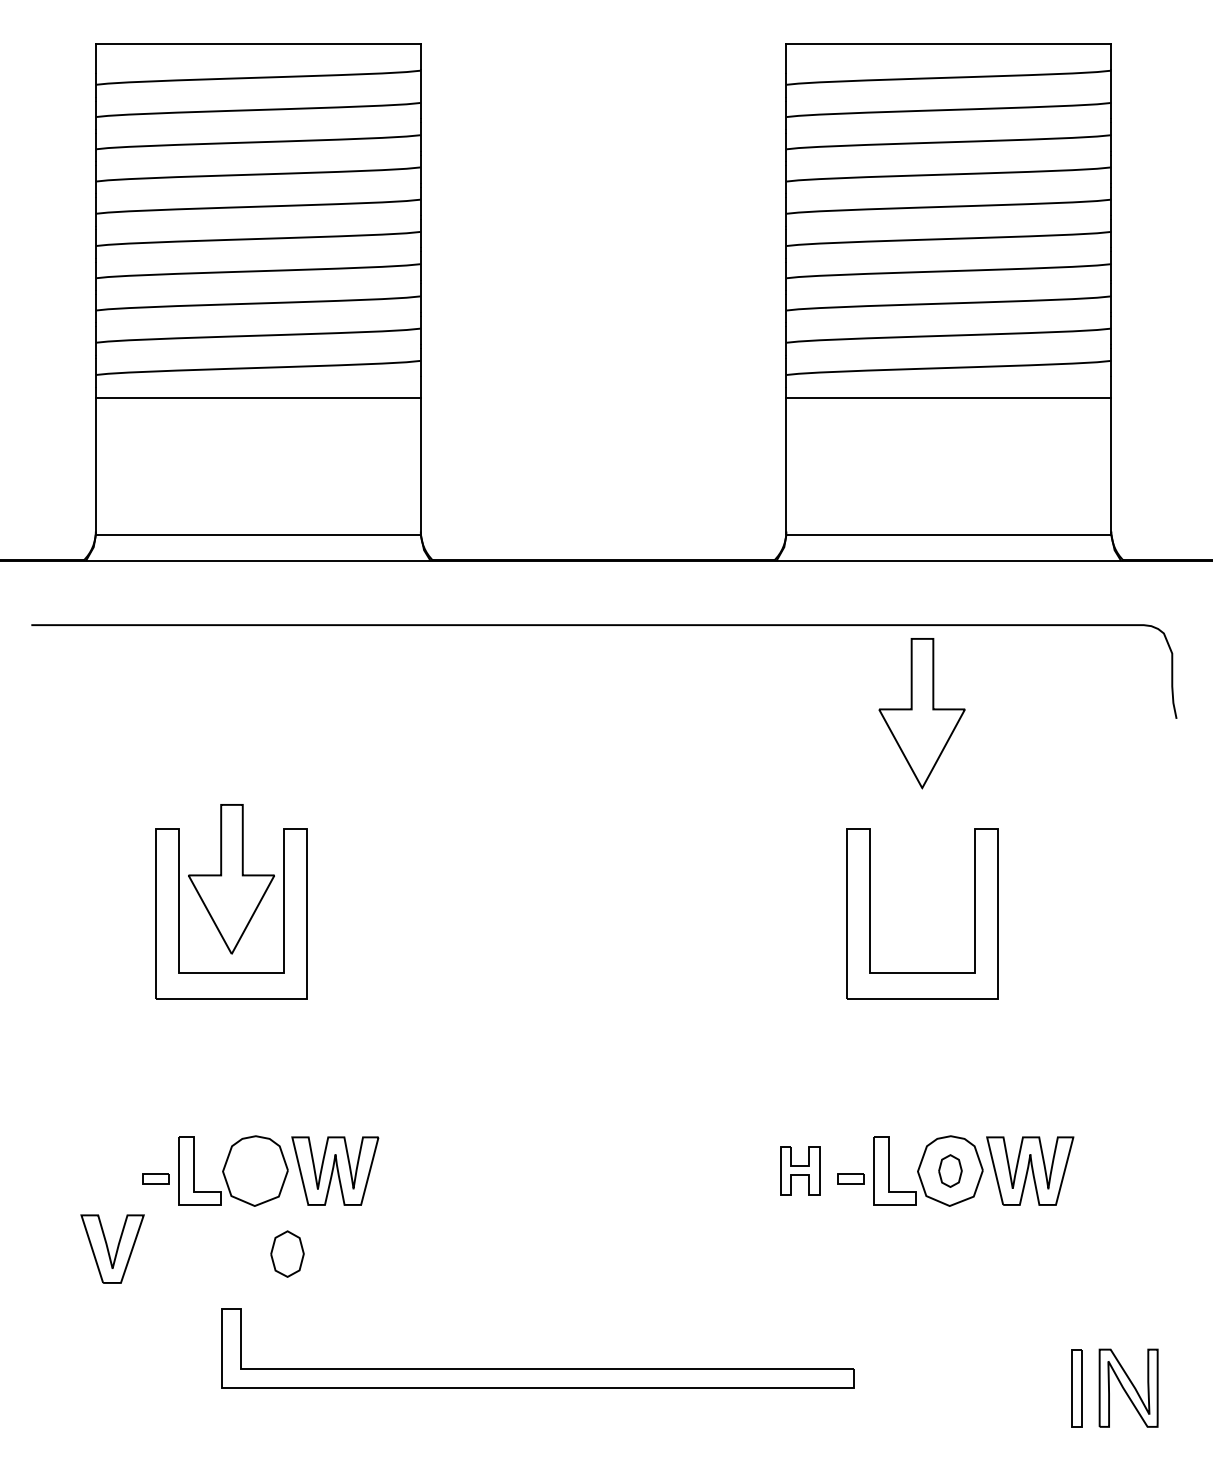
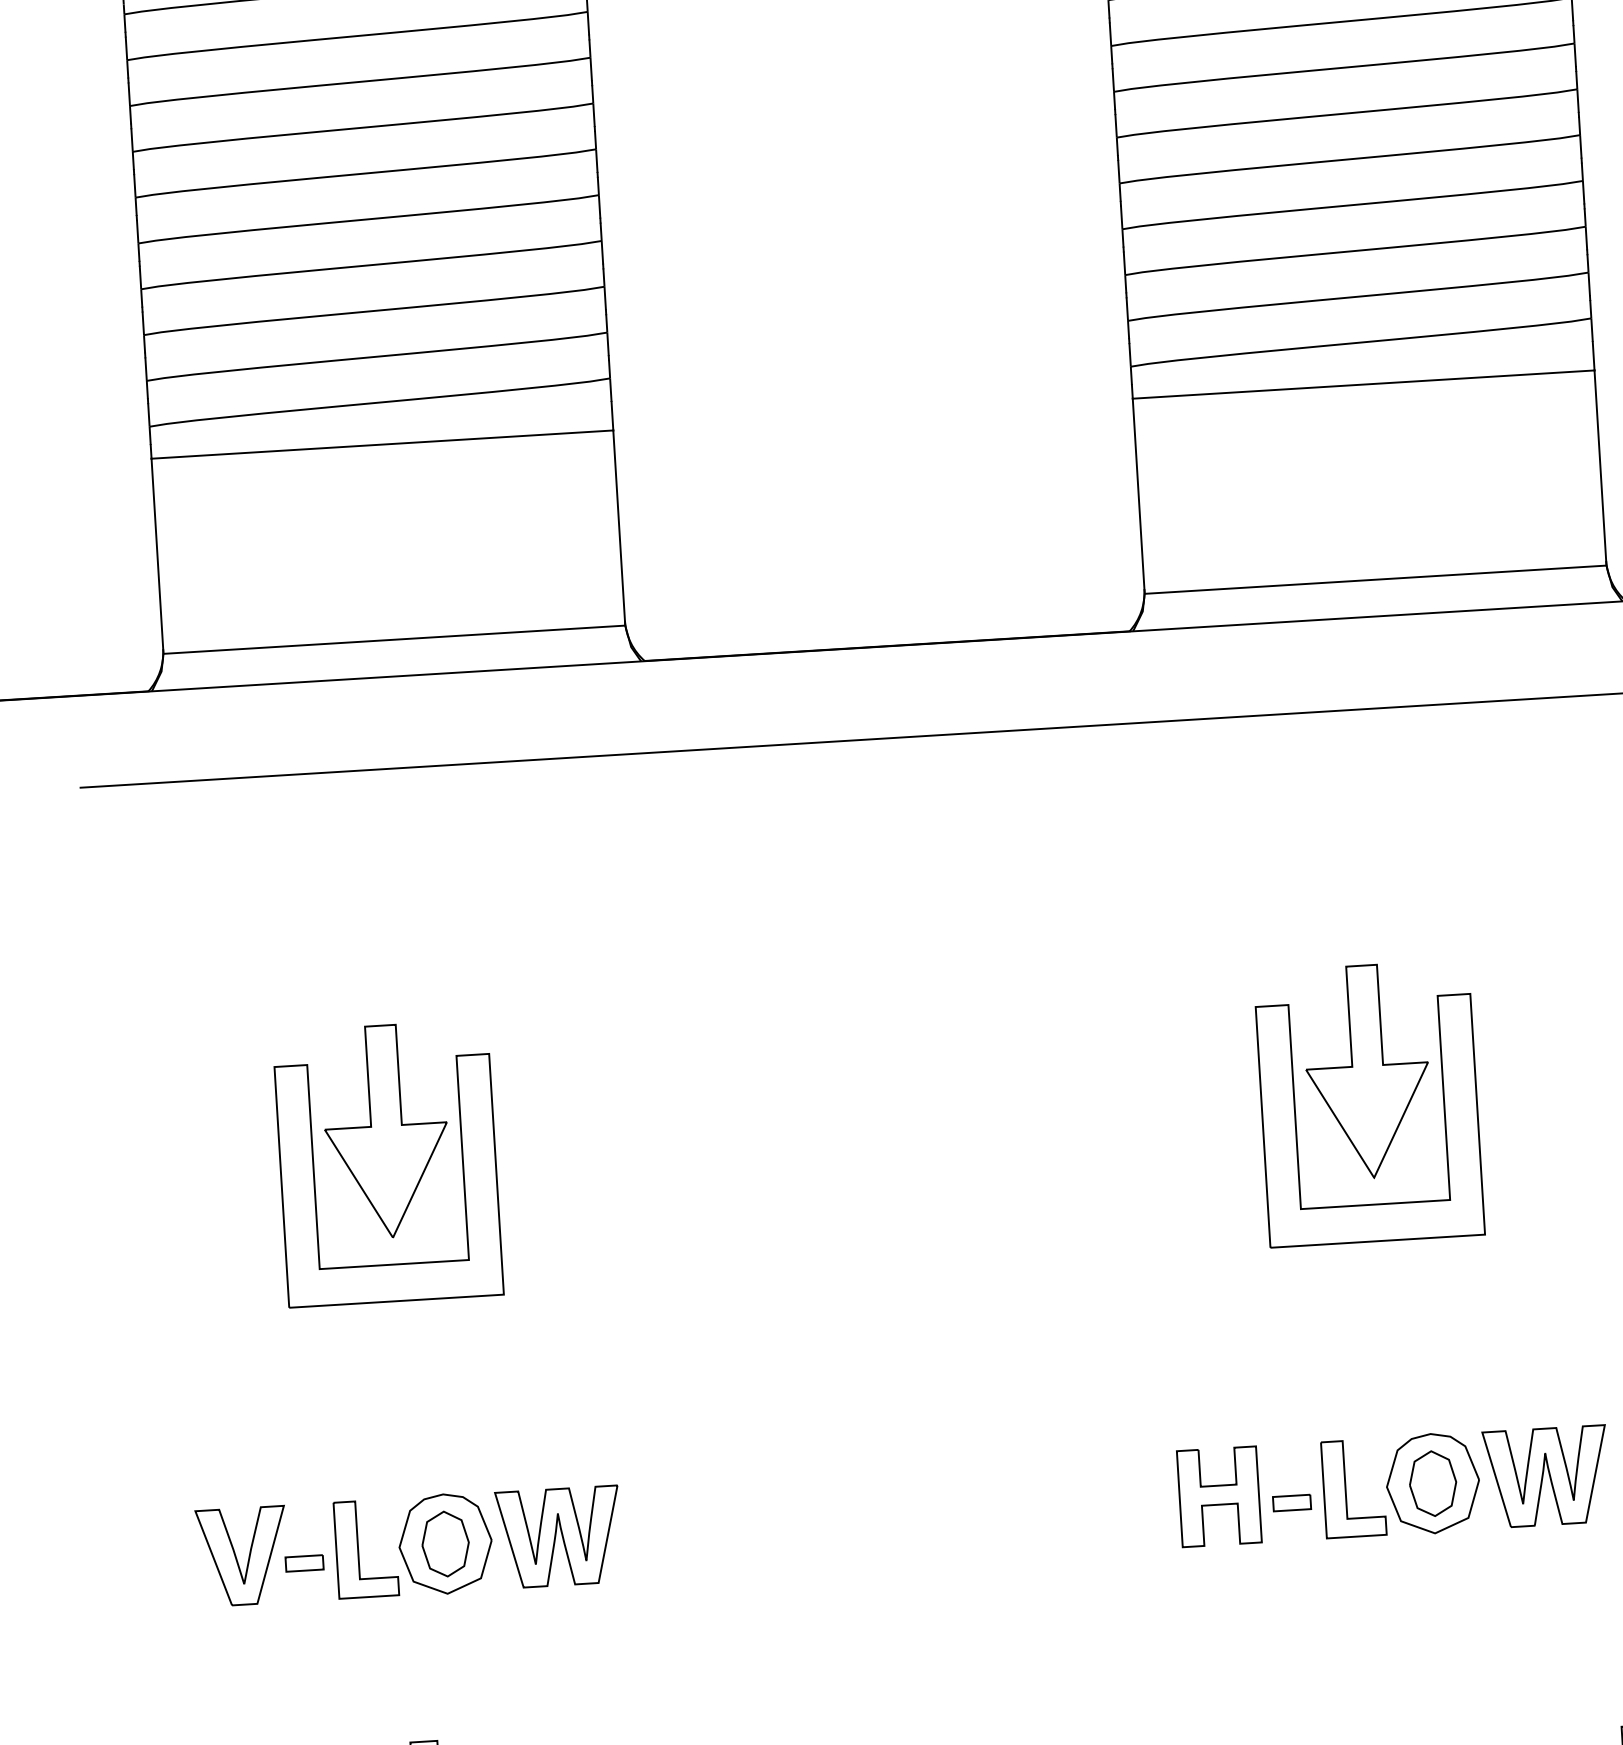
part: (921, 713) -> (1366, 1071), moved
part: (799, 1170) -> (1218, 1495), size x1.43
part: (950, 1170) -> (1433, 1482), size x1.43
part: (112, 1248) -> (242, 1555), moved
part: (287, 1253) -> (445, 1543), moved

